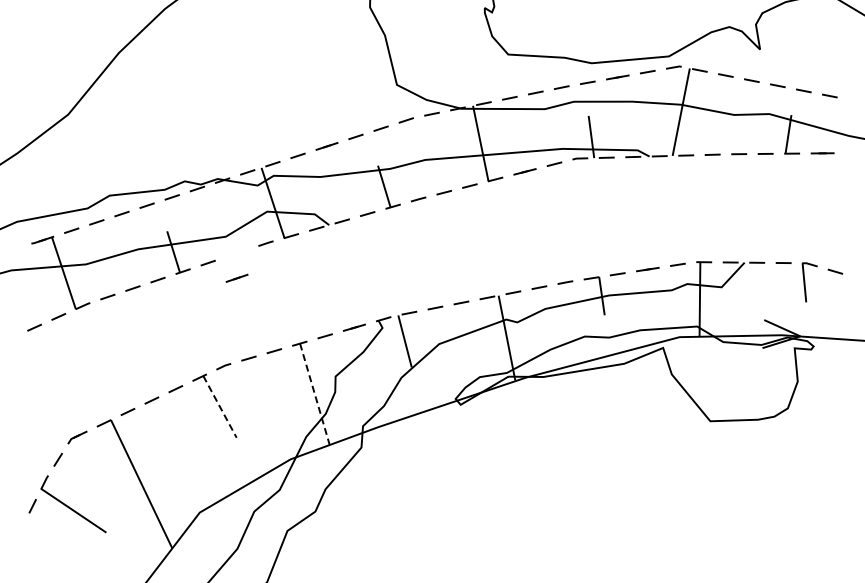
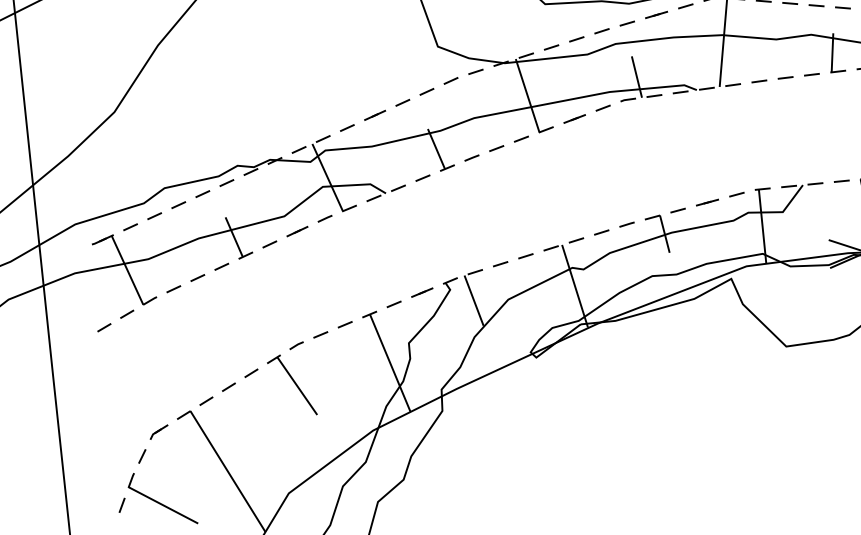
line: (236, 277) -> (296, 230), moved
line: (314, 394) -> (389, 363), dashed -> solid
line: (220, 407) -> (297, 386), dashed -> solid

